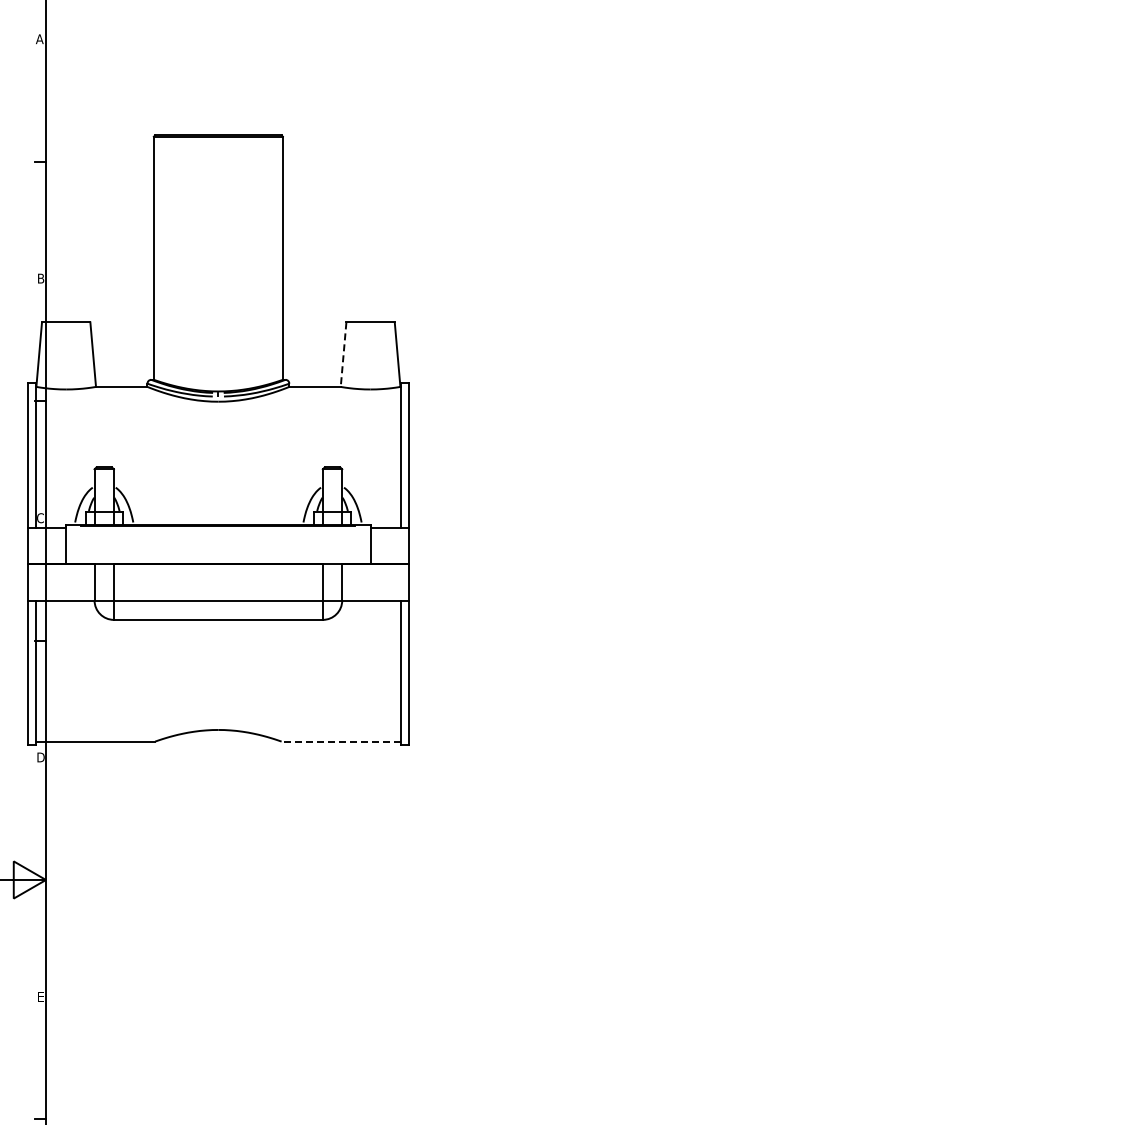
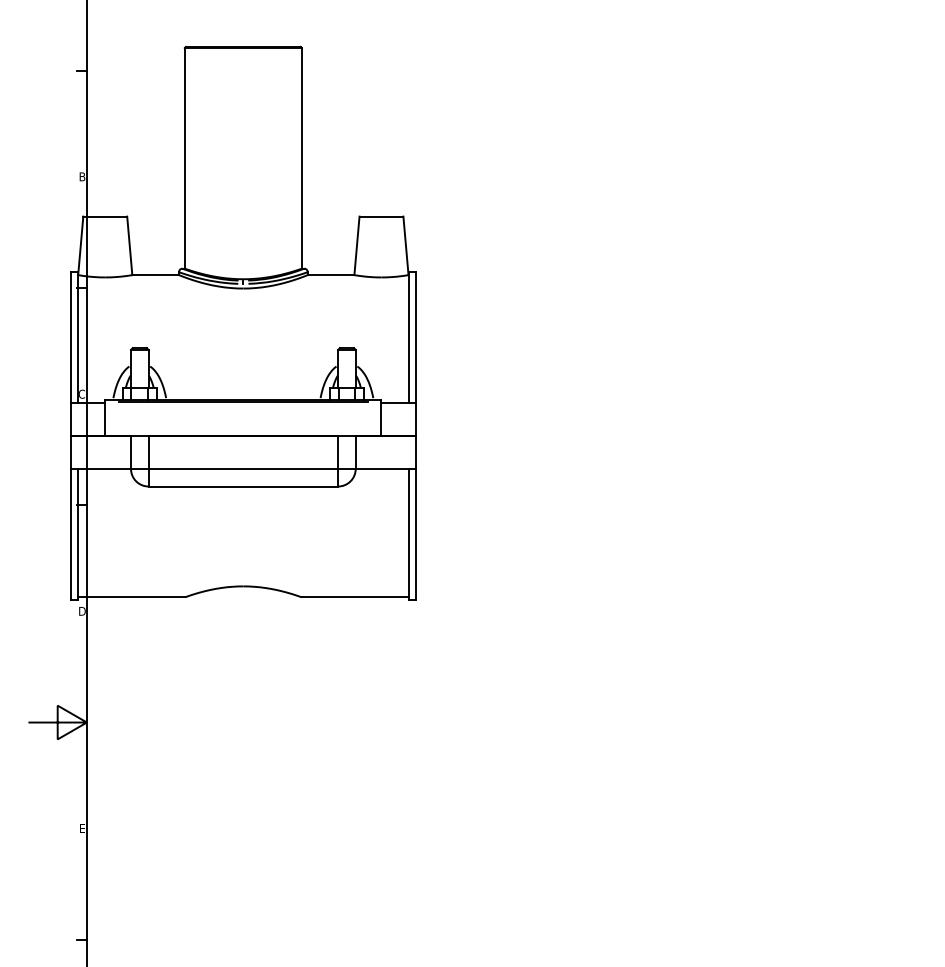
line: (343, 355) -> (356, 246), dashed -> solid
line: (341, 741) -> (355, 596), dashed -> solid

